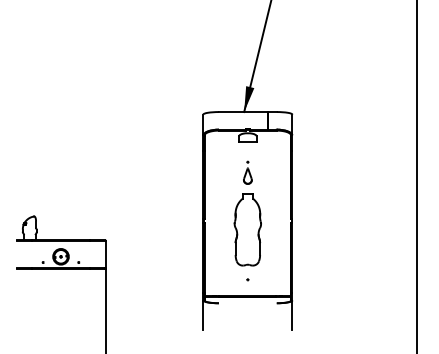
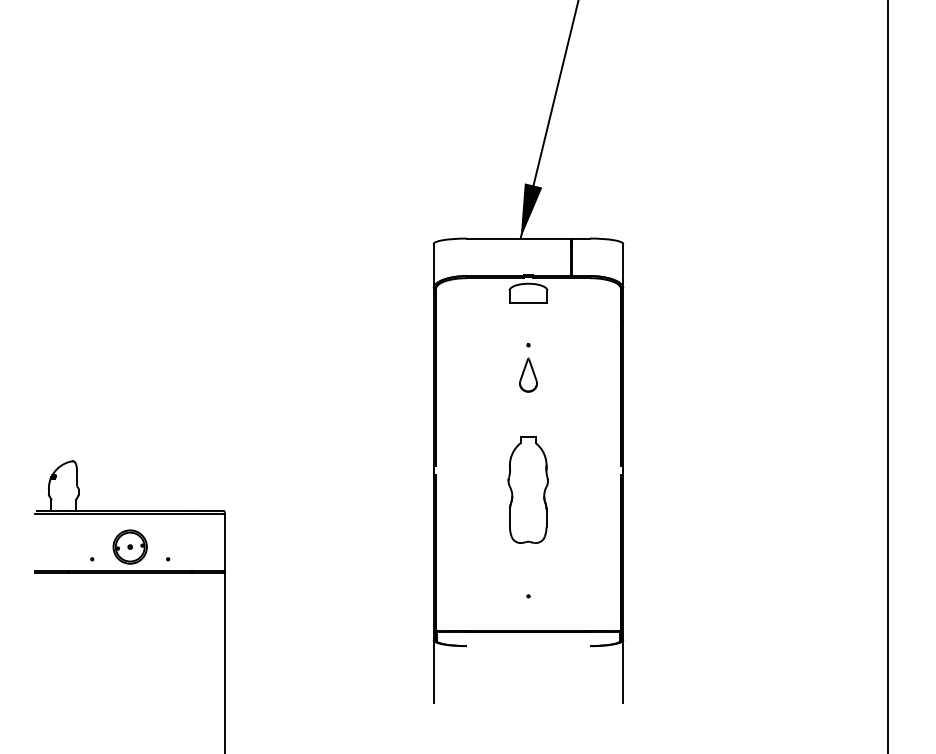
part: (247, 229) -> (527, 488), size x0.7

